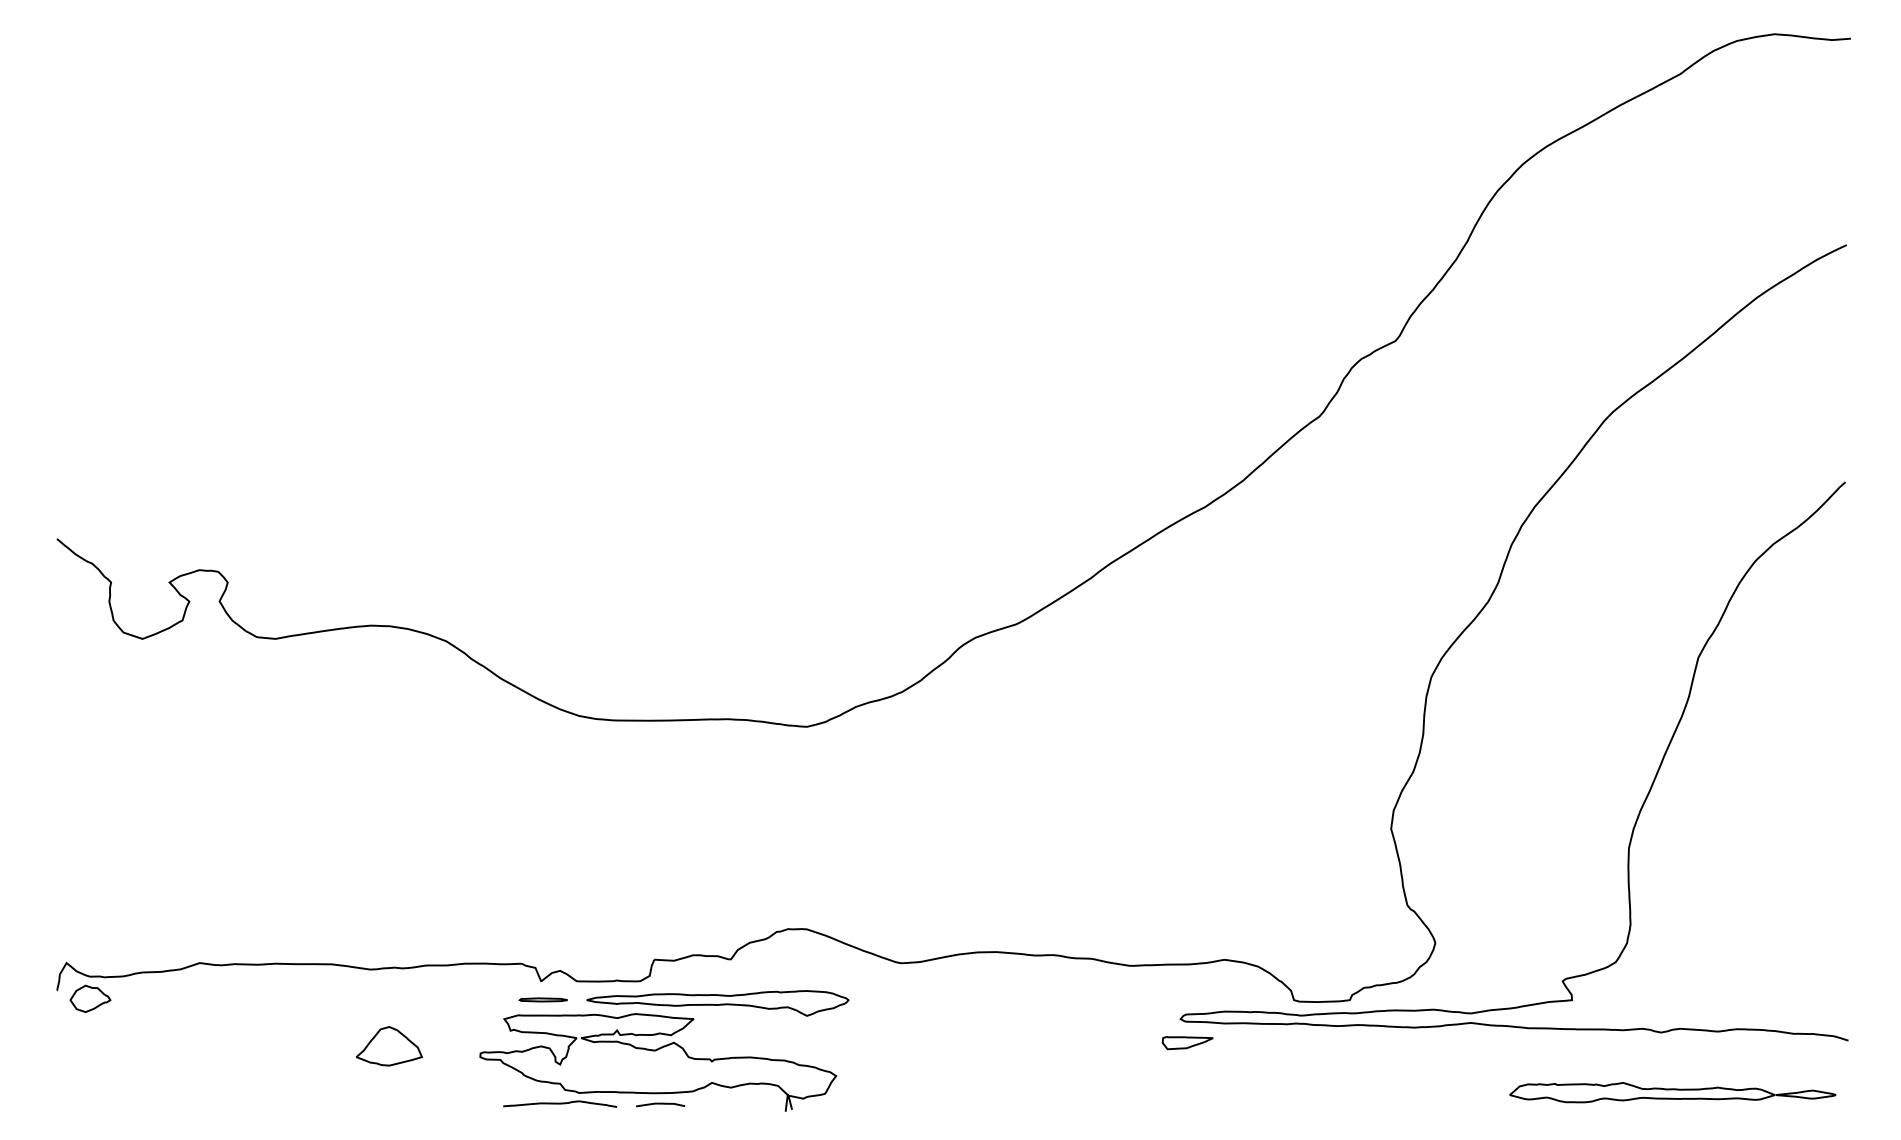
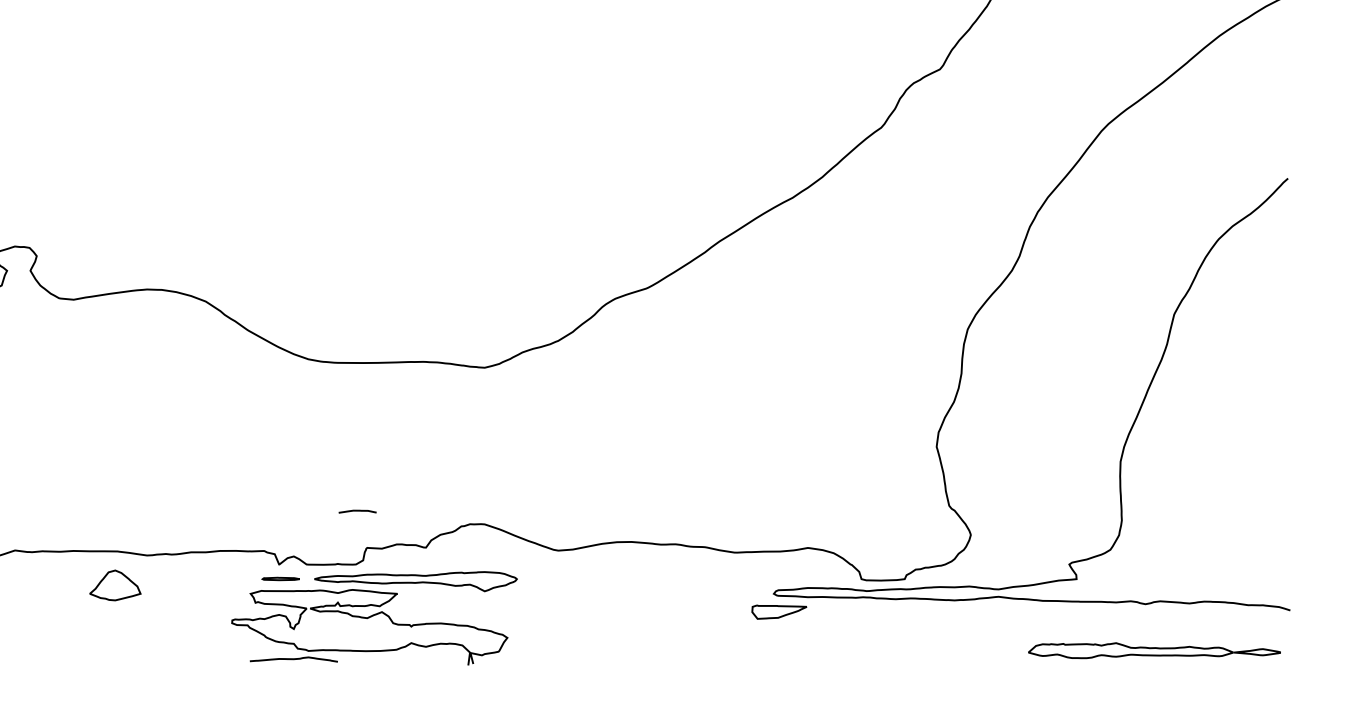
part: (1187, 1043) -> (779, 612), size x1.4
part: (389, 1046) -> (115, 585), moved
curve: (660, 1104) -> (357, 511), moved

